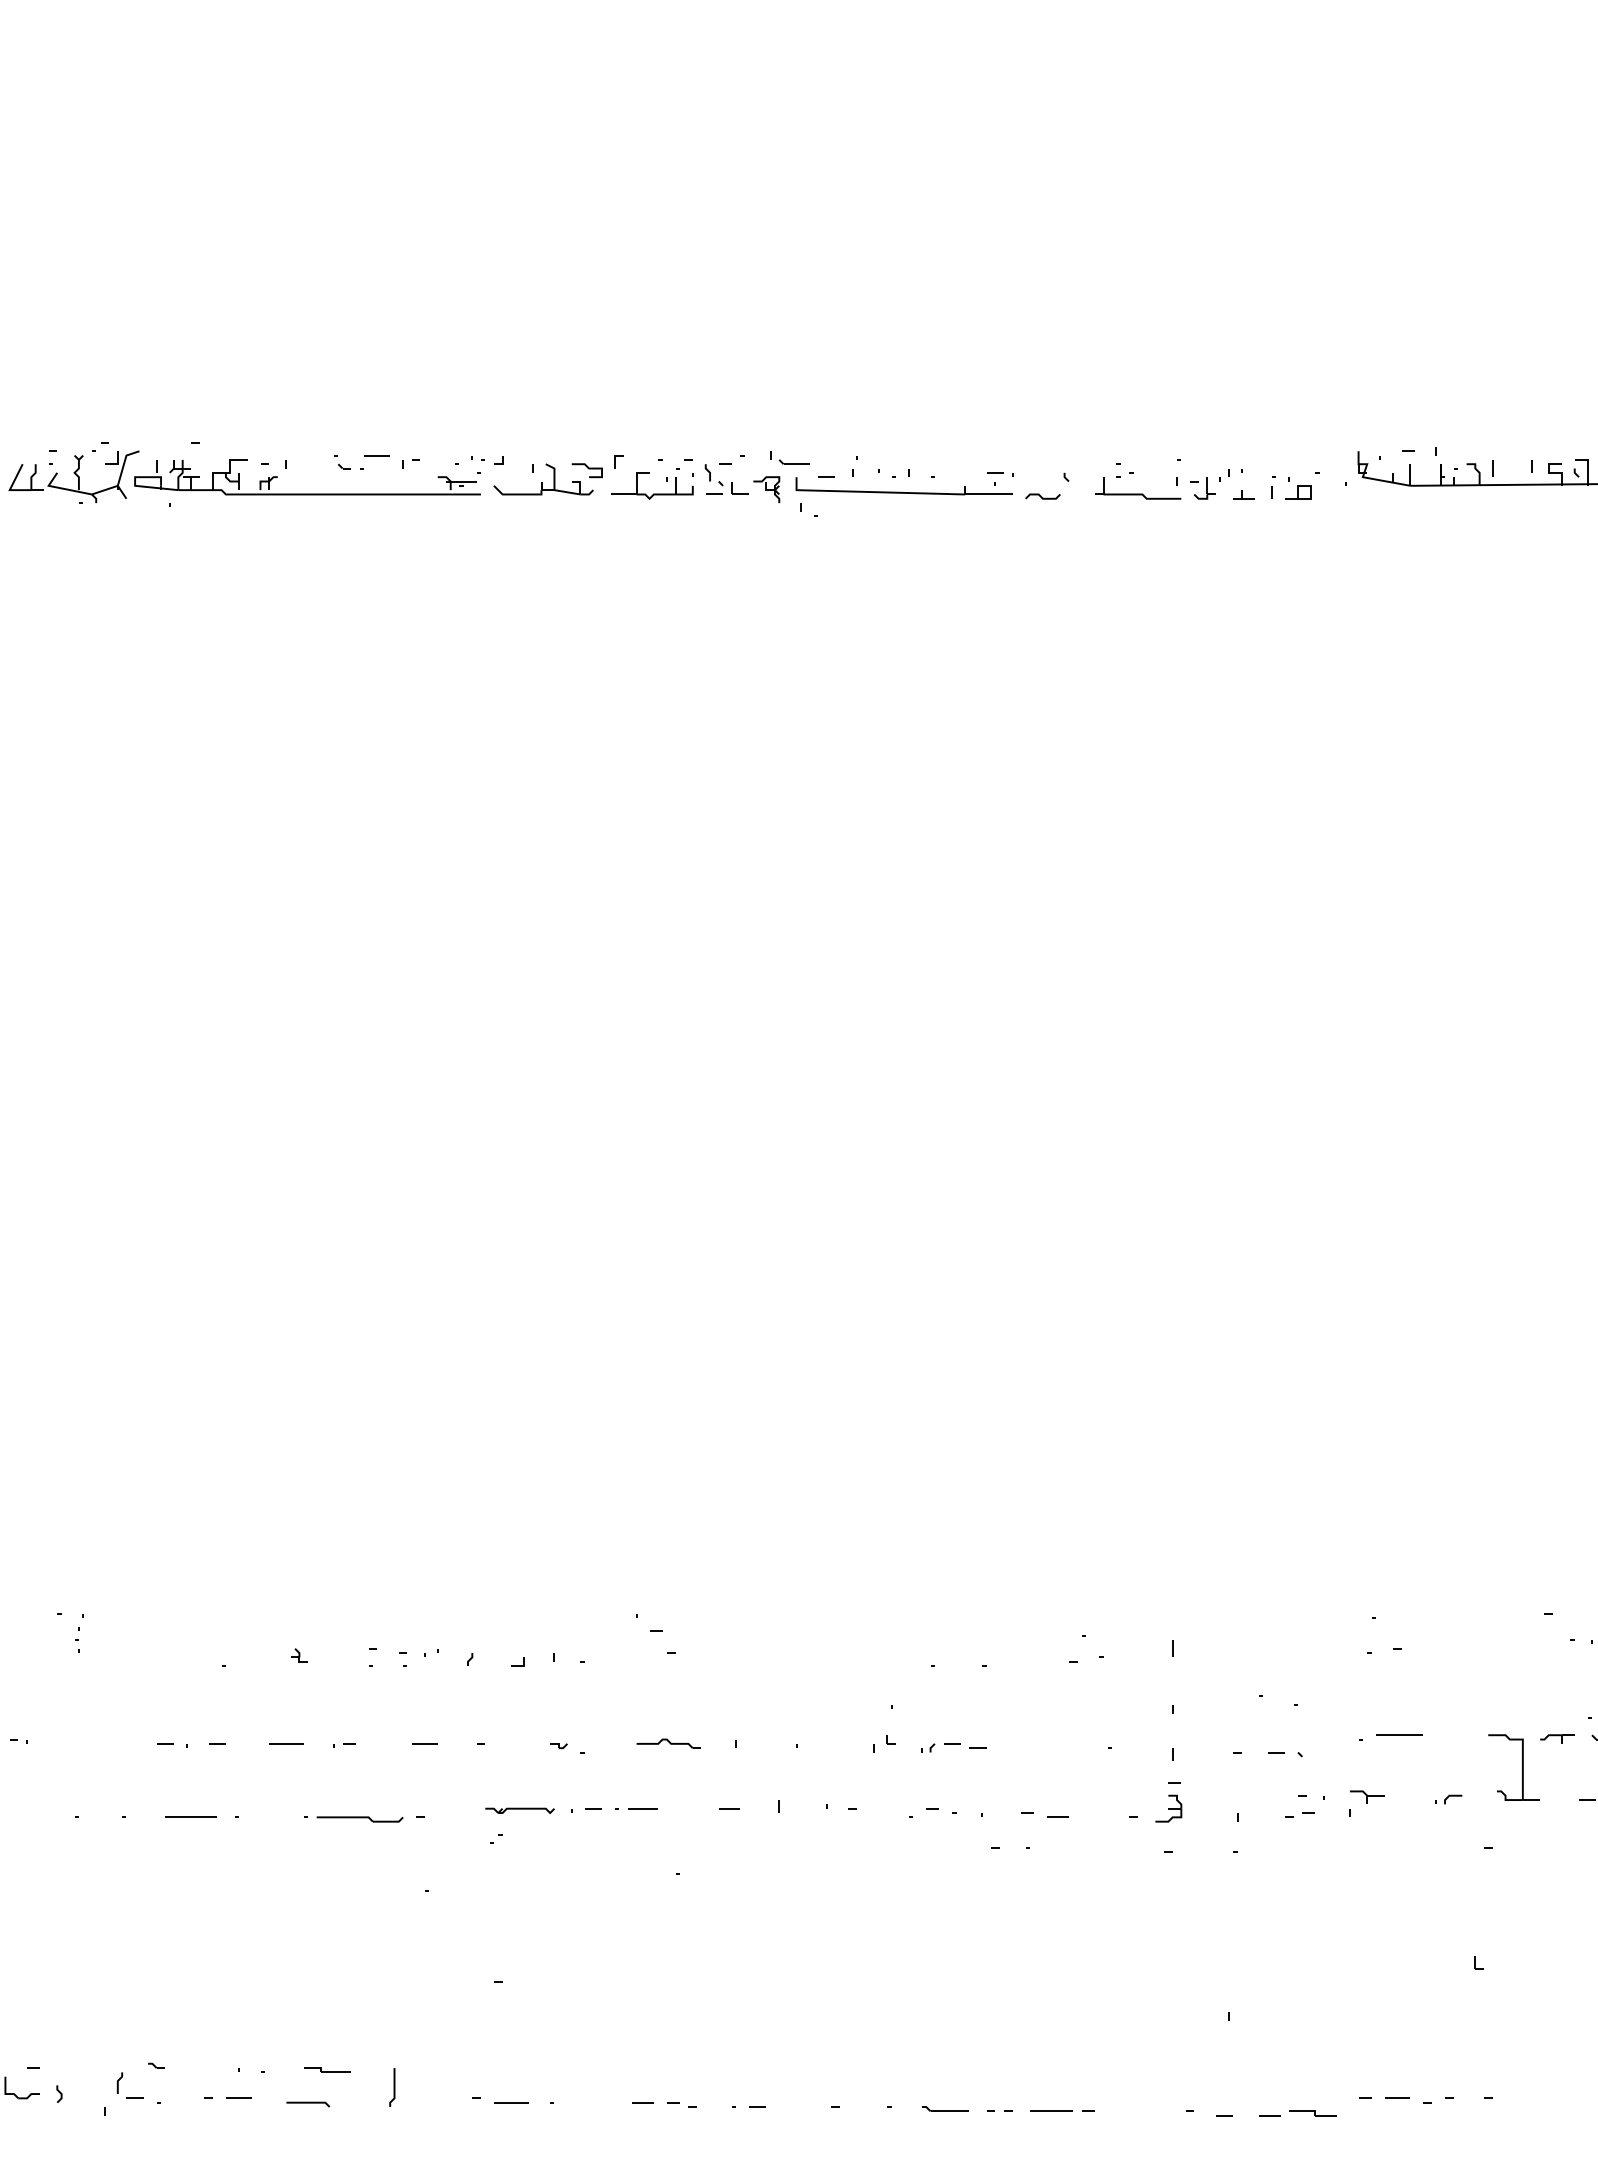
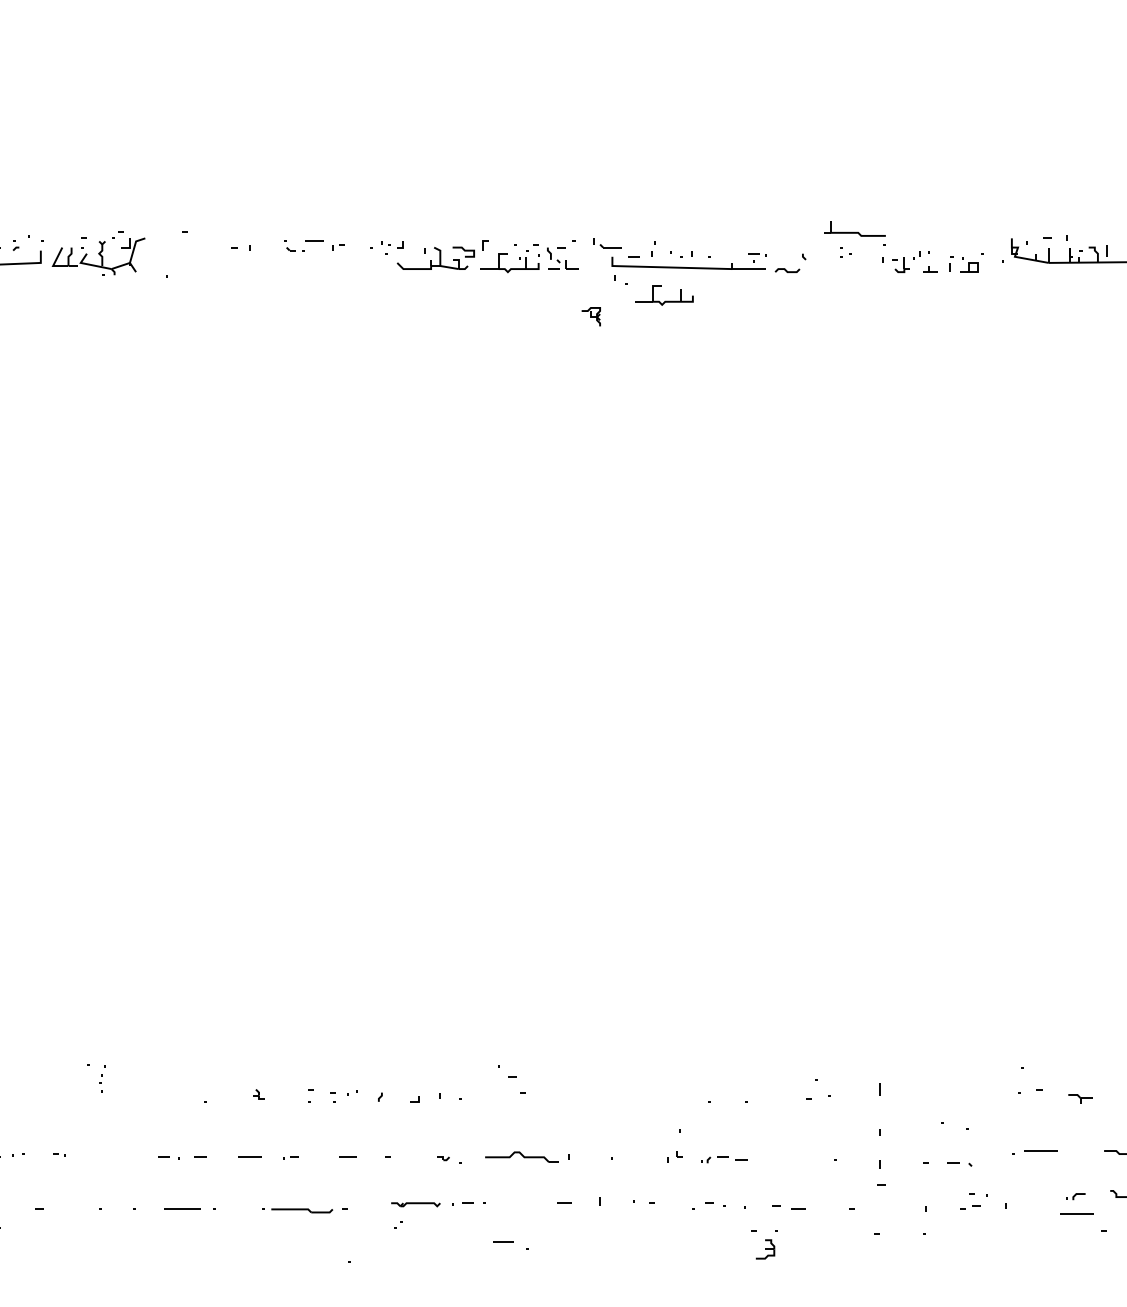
part: (1138, 488) -> (855, 228), moved
part: (766, 489) -> (591, 316), moved
part: (307, 493) -> (264, 268), removed
part: (870, 539) -> (664, 301), added
part: (668, 1743) -> (521, 1156), size x1.6
part: (1367, 1796) -> (1080, 1098), moved
line: (642, 1808) -> (502, 1241), moved
part: (1168, 1808) -> (765, 1249), moved
line: (1449, 1822) -> (1076, 1213), added

